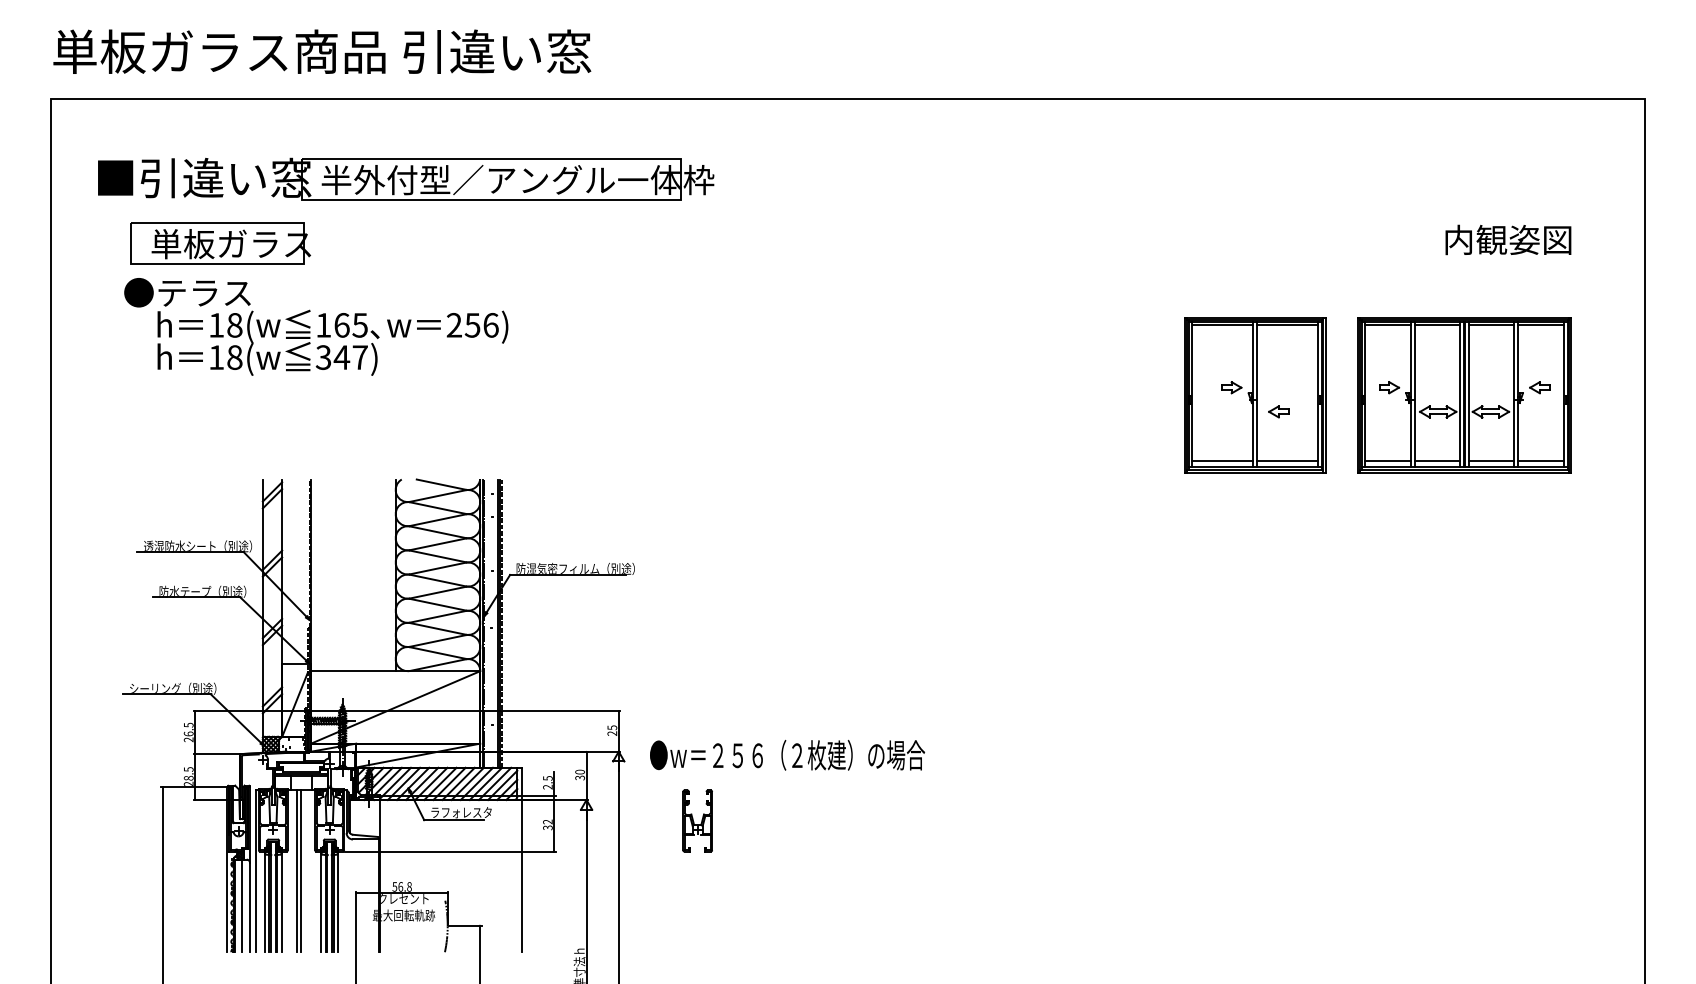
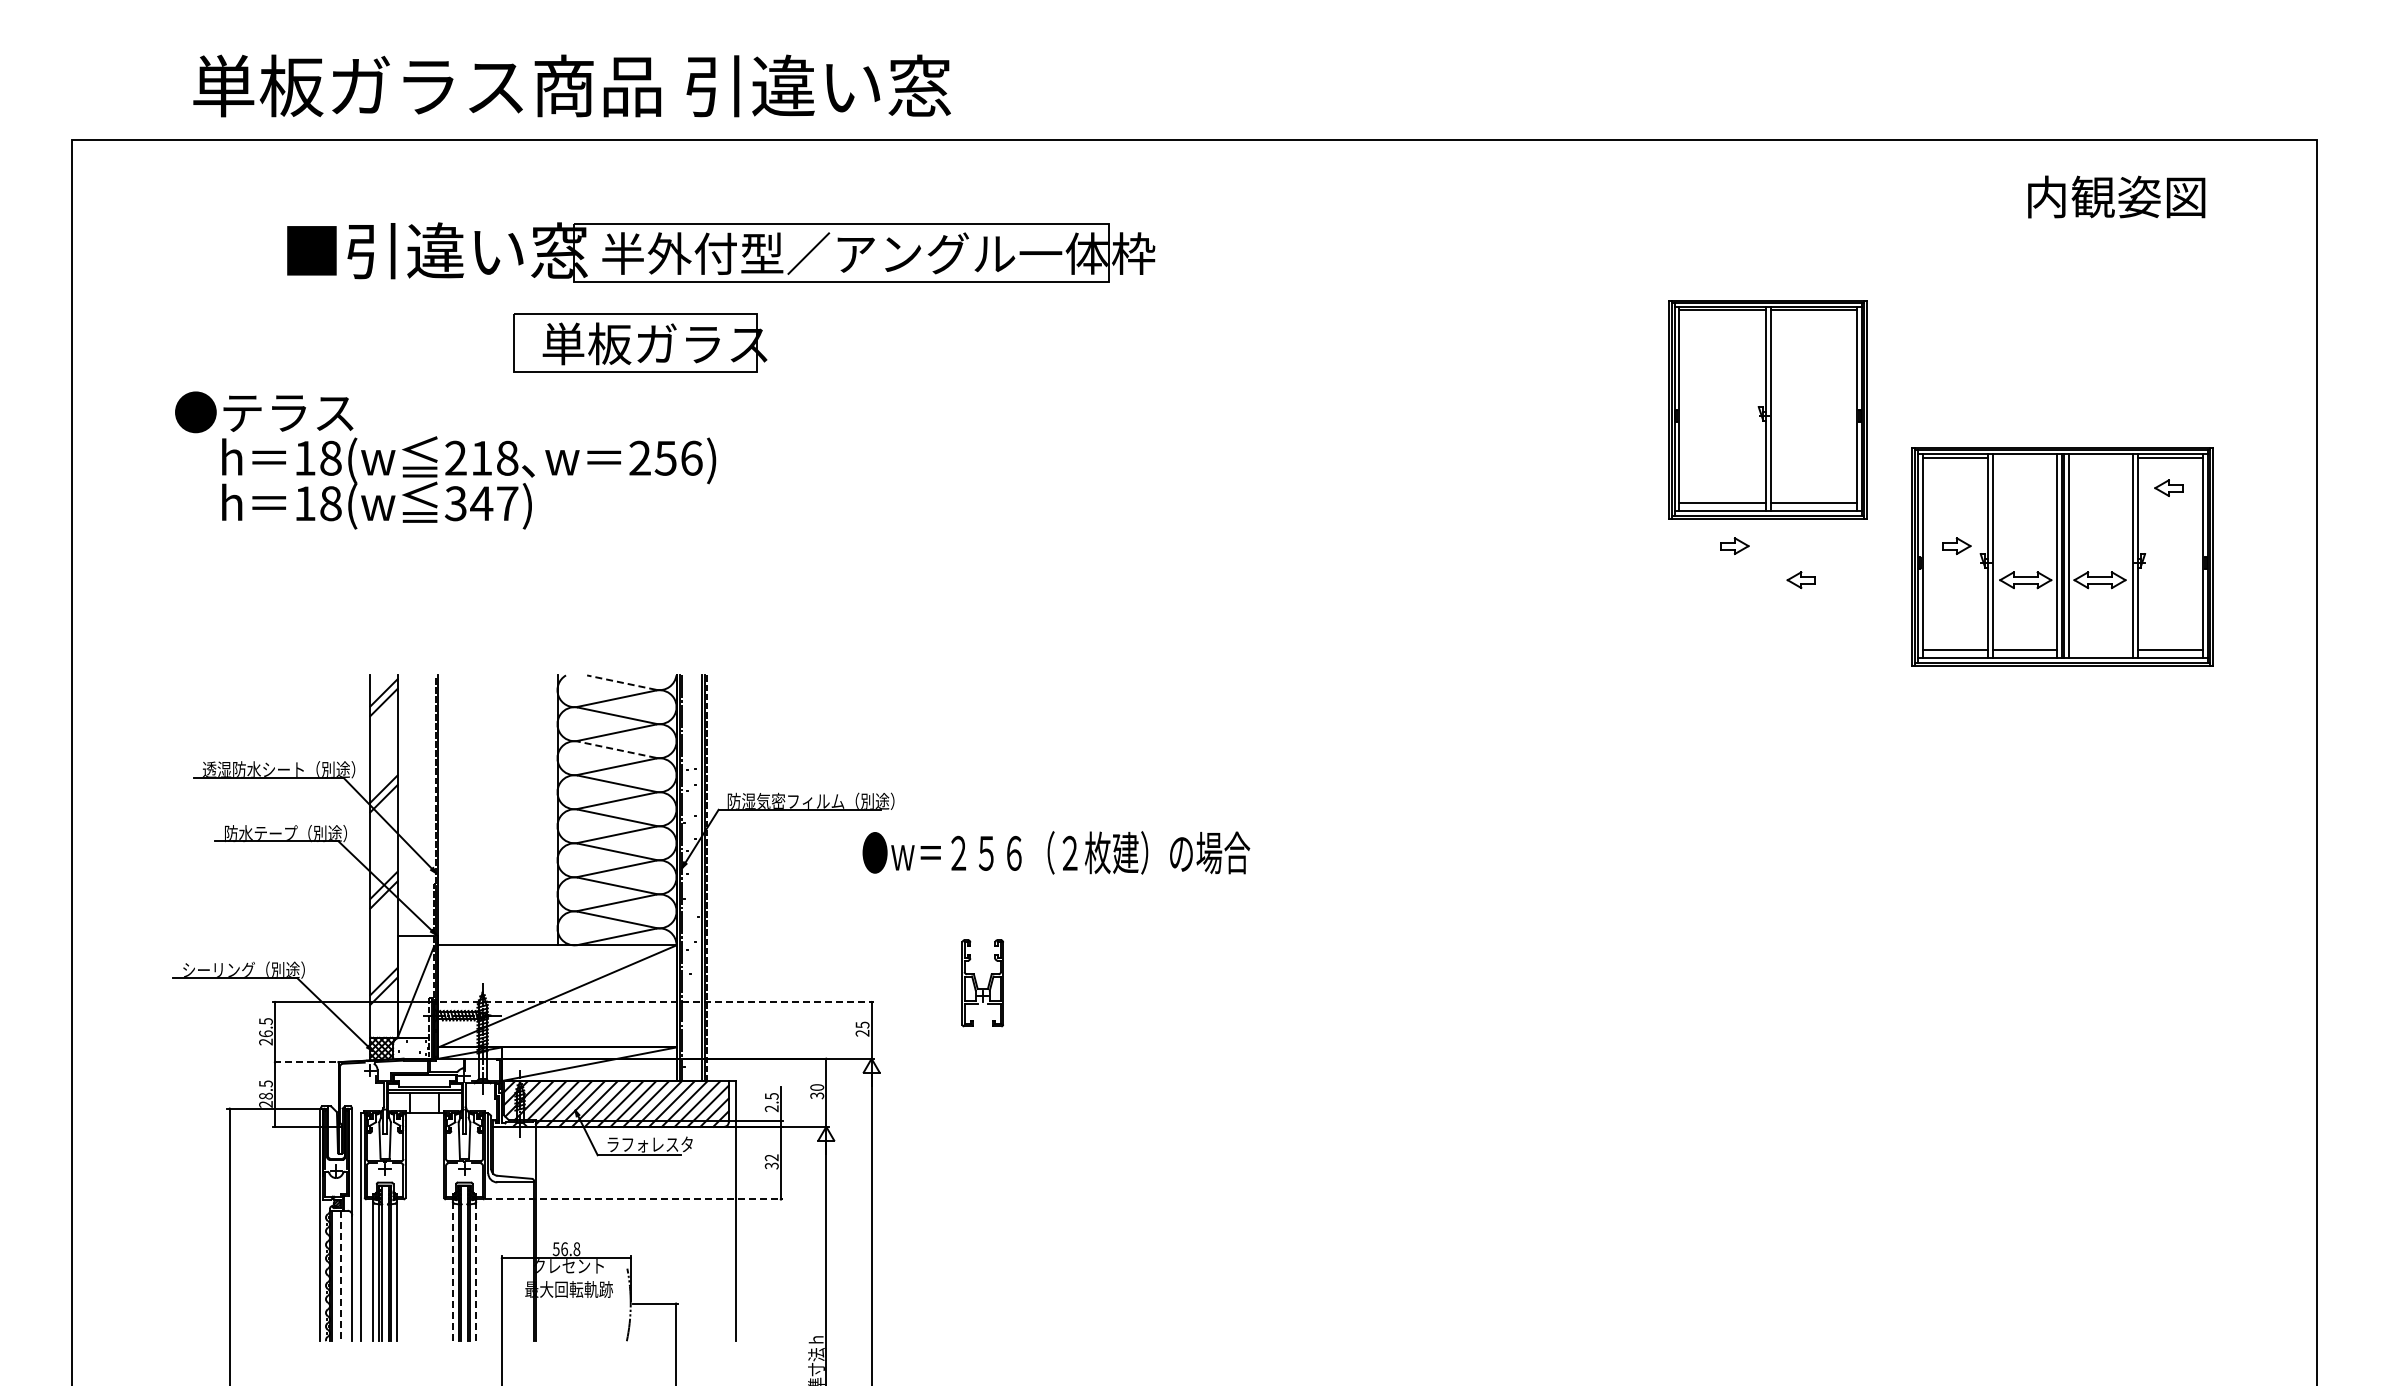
text: (321, 51) -> (571, 85), moved
part: (406, 179) -> (721, 252), moved
text: (1508, 239) -> (2116, 196), moved
part: (221, 243) -> (640, 342), moved
text: (341, 324) -> (481, 457), 165 -> 218
line: (1437, 324) -> (2024, 457), removed
line: (1491, 324) -> (2100, 457), removed
part: (1539, 387) -> (2168, 487), moved
part: (1254, 395) -> (1767, 409), moved
line: (1491, 461) -> (2100, 649), removed
line: (441, 484) -> (621, 682), solid -> dashed
line: (438, 532) -> (617, 749), solid -> dashed
line: (466, 711) -> (656, 1002), solid -> dashed
line: (216, 754) -> (304, 1062), solid -> dashed
text: (787, 755) -> (1056, 852), moved
part: (697, 821) -> (982, 983), moved
line: (450, 851) -> (634, 1199), solid -> dashed
line: (297, 871) -> (418, 1227), removed
line: (300, 871) -> (423, 1227), removed
line: (321, 902) -> (452, 1271), solid -> dashed
line: (338, 902) -> (476, 1271), solid -> dashed
line: (242, 906) -> (341, 1276), solid -> dashed

